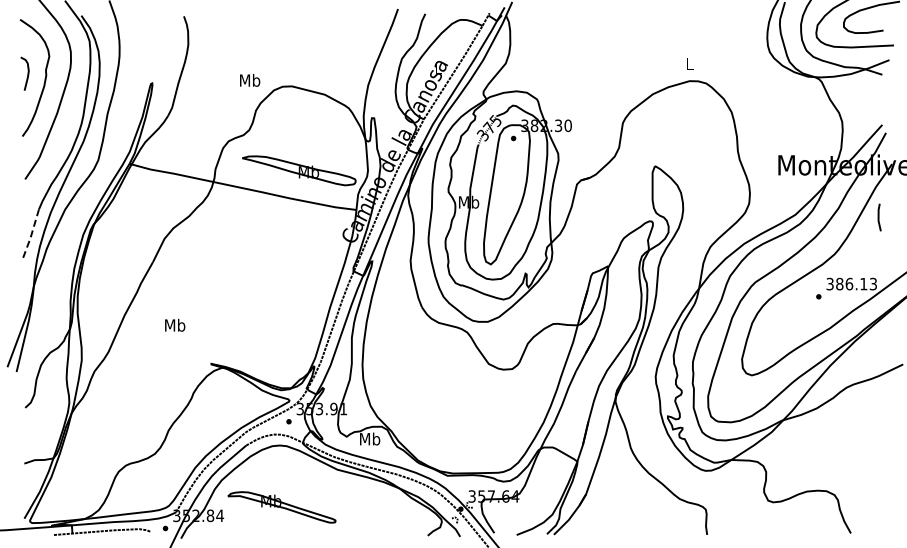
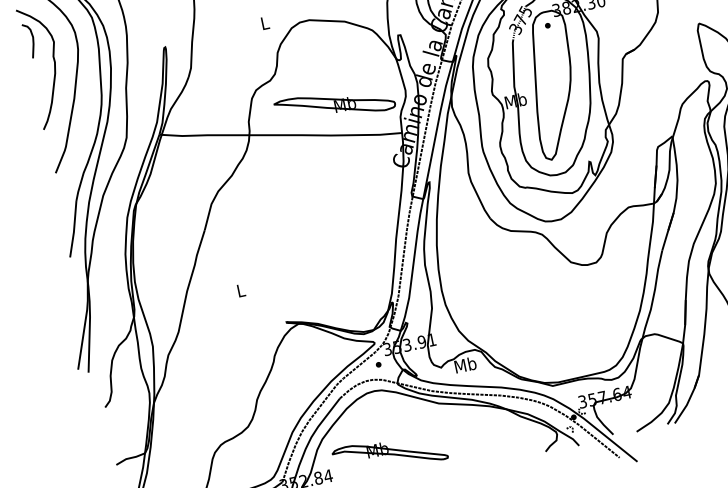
curve: (27, 73) -> (32, 40), moved
text: (250, 80) -> (265, 23), Mb -> L
line: (31, 236) -> (74, 230), dashed -> solid
text: (175, 324) -> (241, 289), Mb -> L

